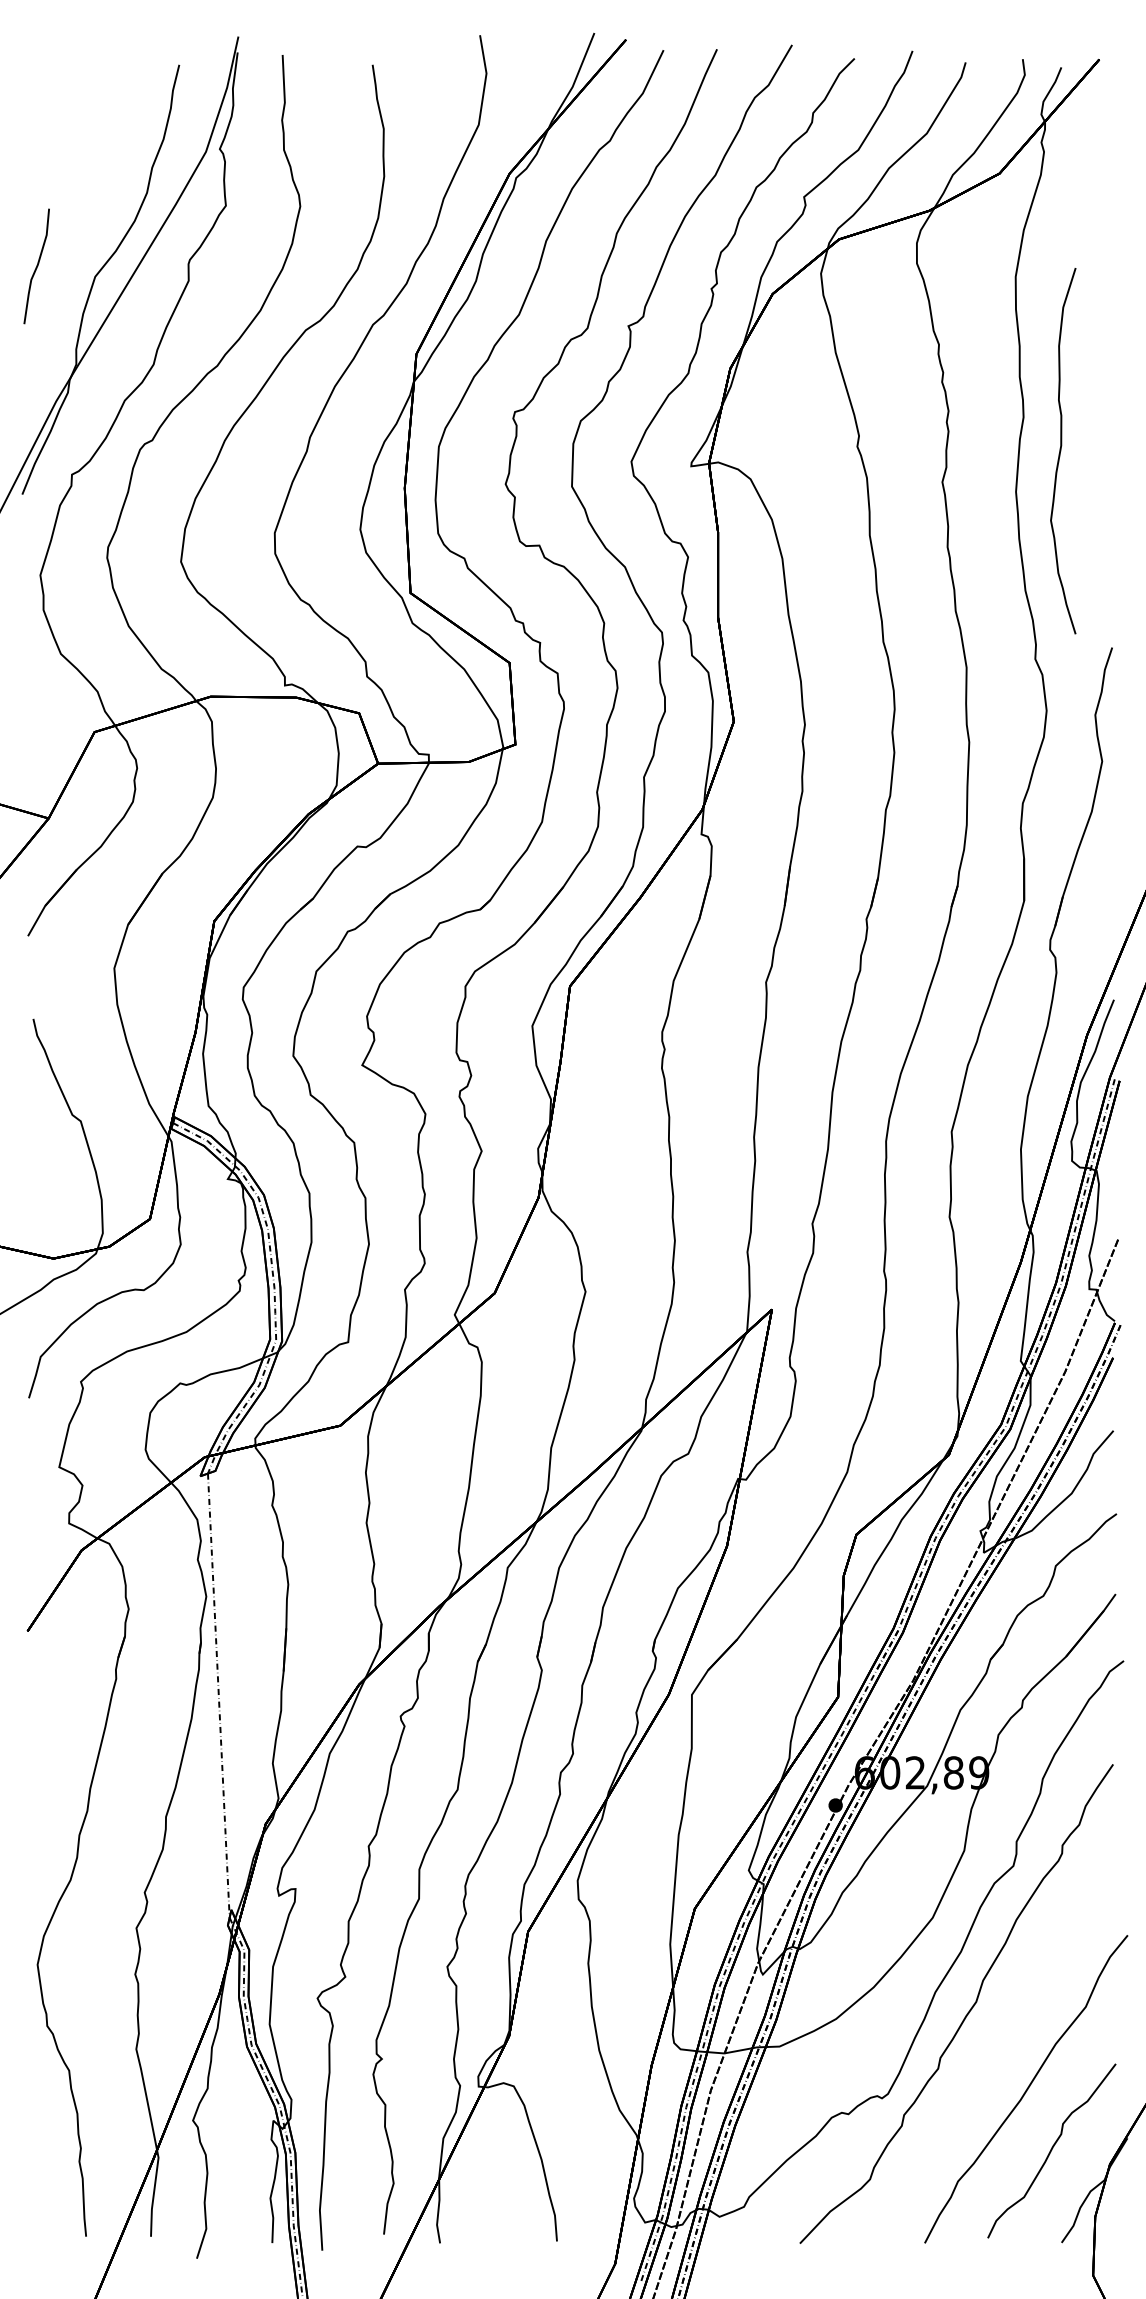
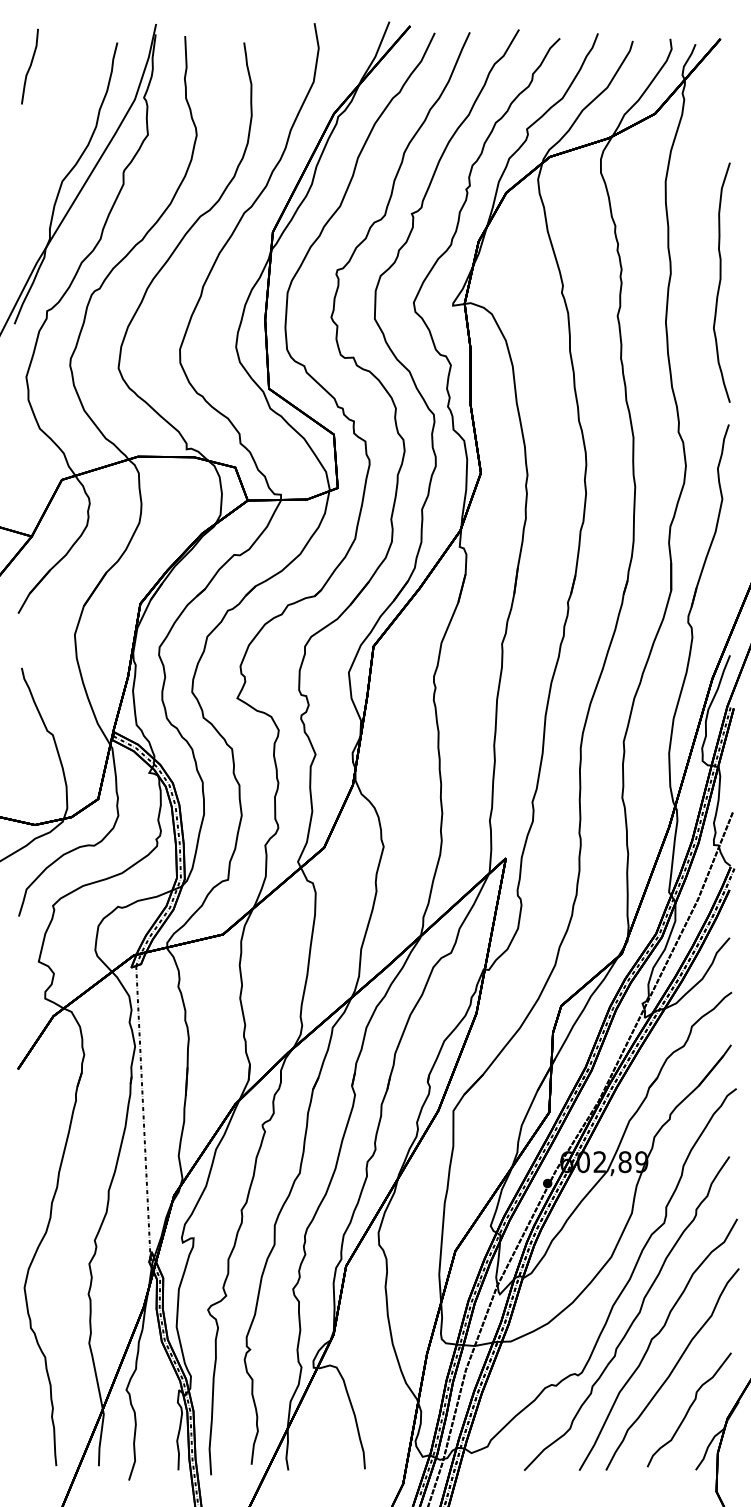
curve: (35, 266) -> (29, 66), moved
curve: (1061, 450) -> (720, 282), moved
curve: (994, 2049) -> (651, 1343), added

